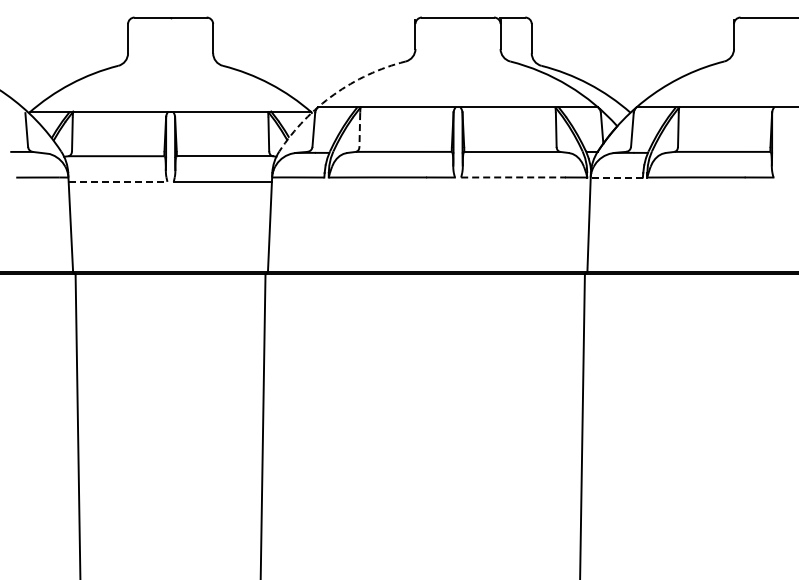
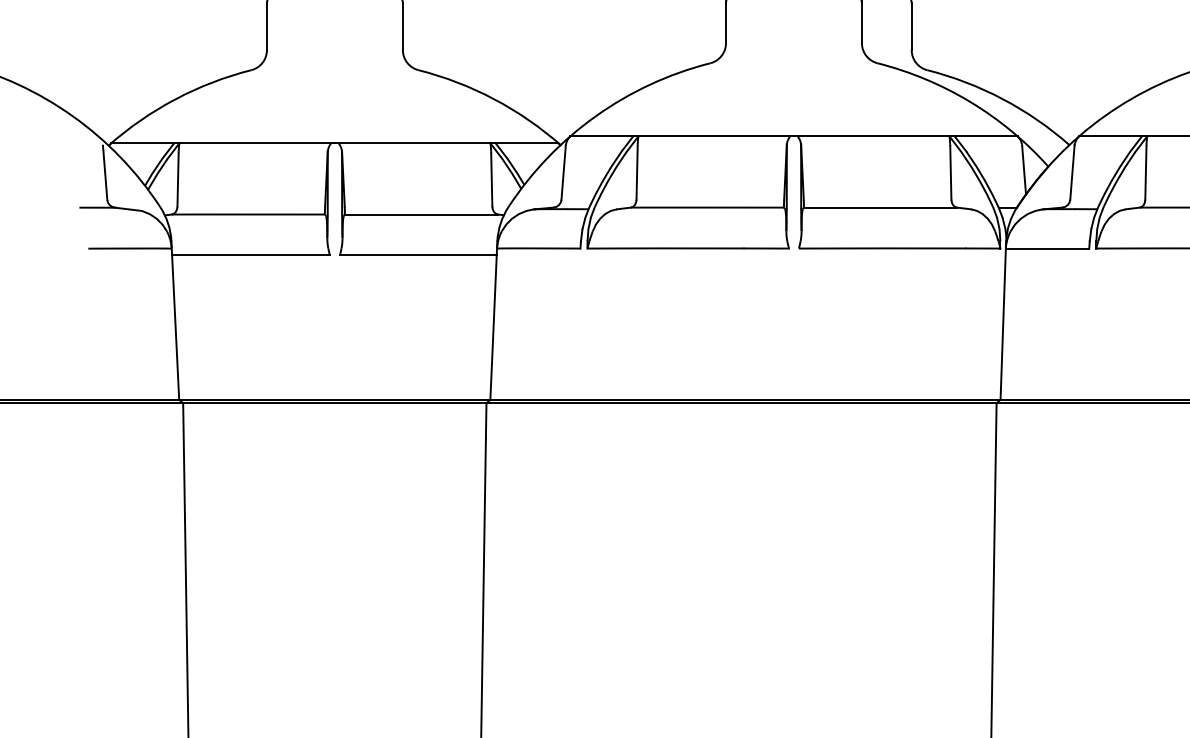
arc: (334, 94) -> (596, 115), dashed -> solid
line: (359, 130) -> (636, 173), dashed -> solid
line: (513, 177) -> (882, 248), dashed -> solid
line: (616, 177) -> (1047, 248), dashed -> solid
line: (118, 181) -> (251, 254), dashed -> solid

